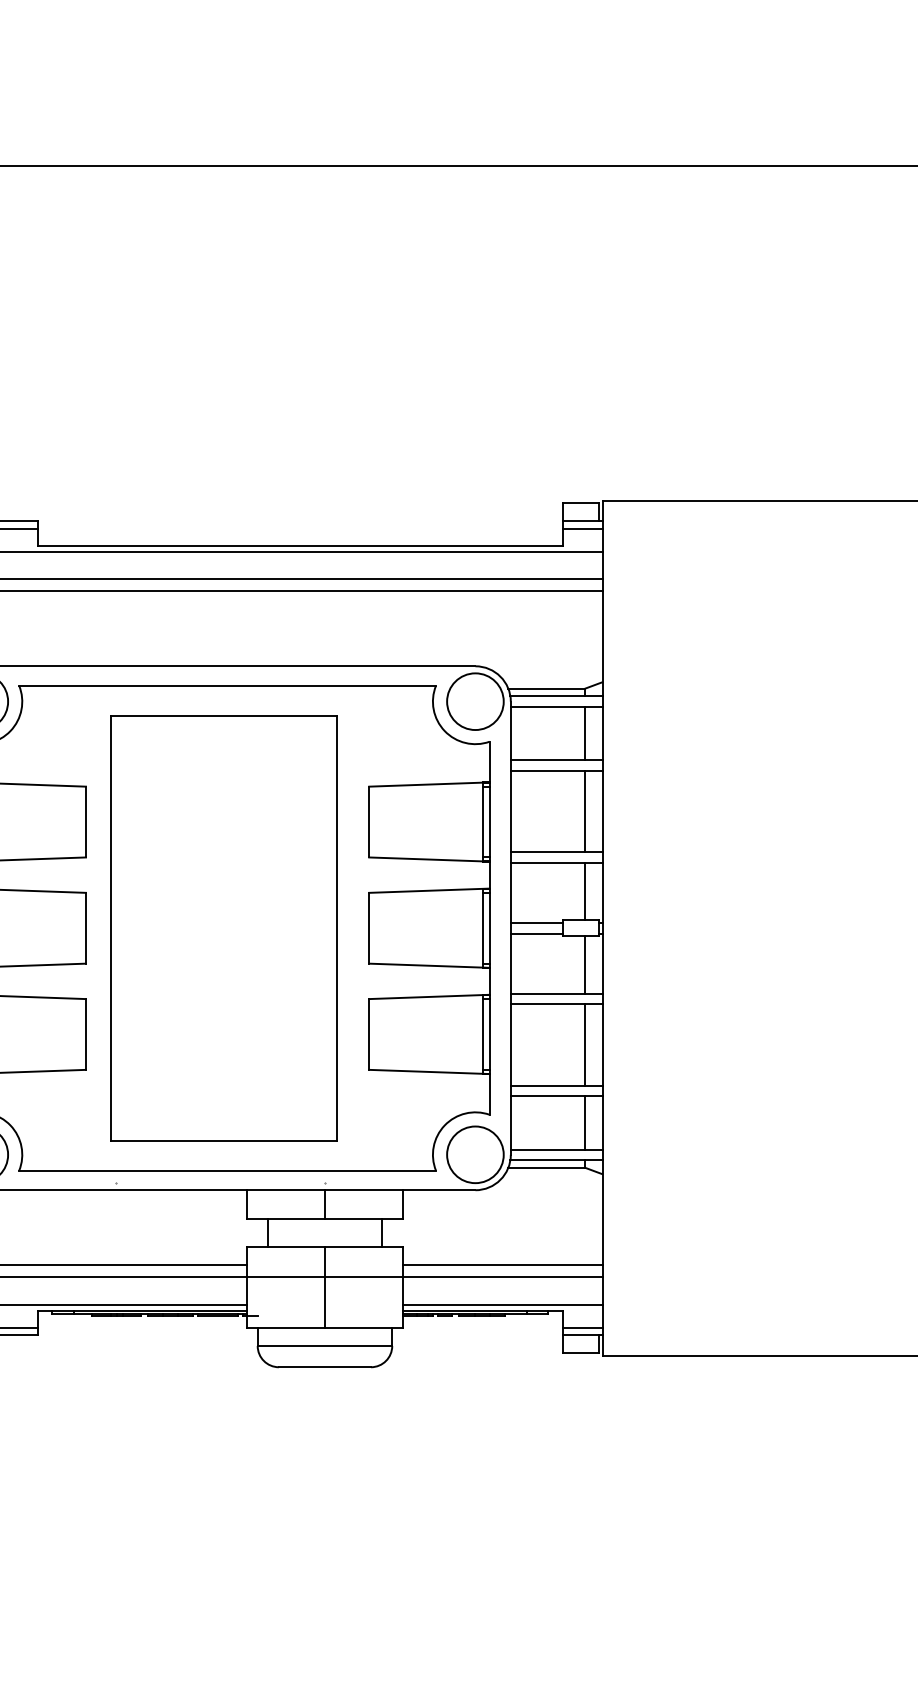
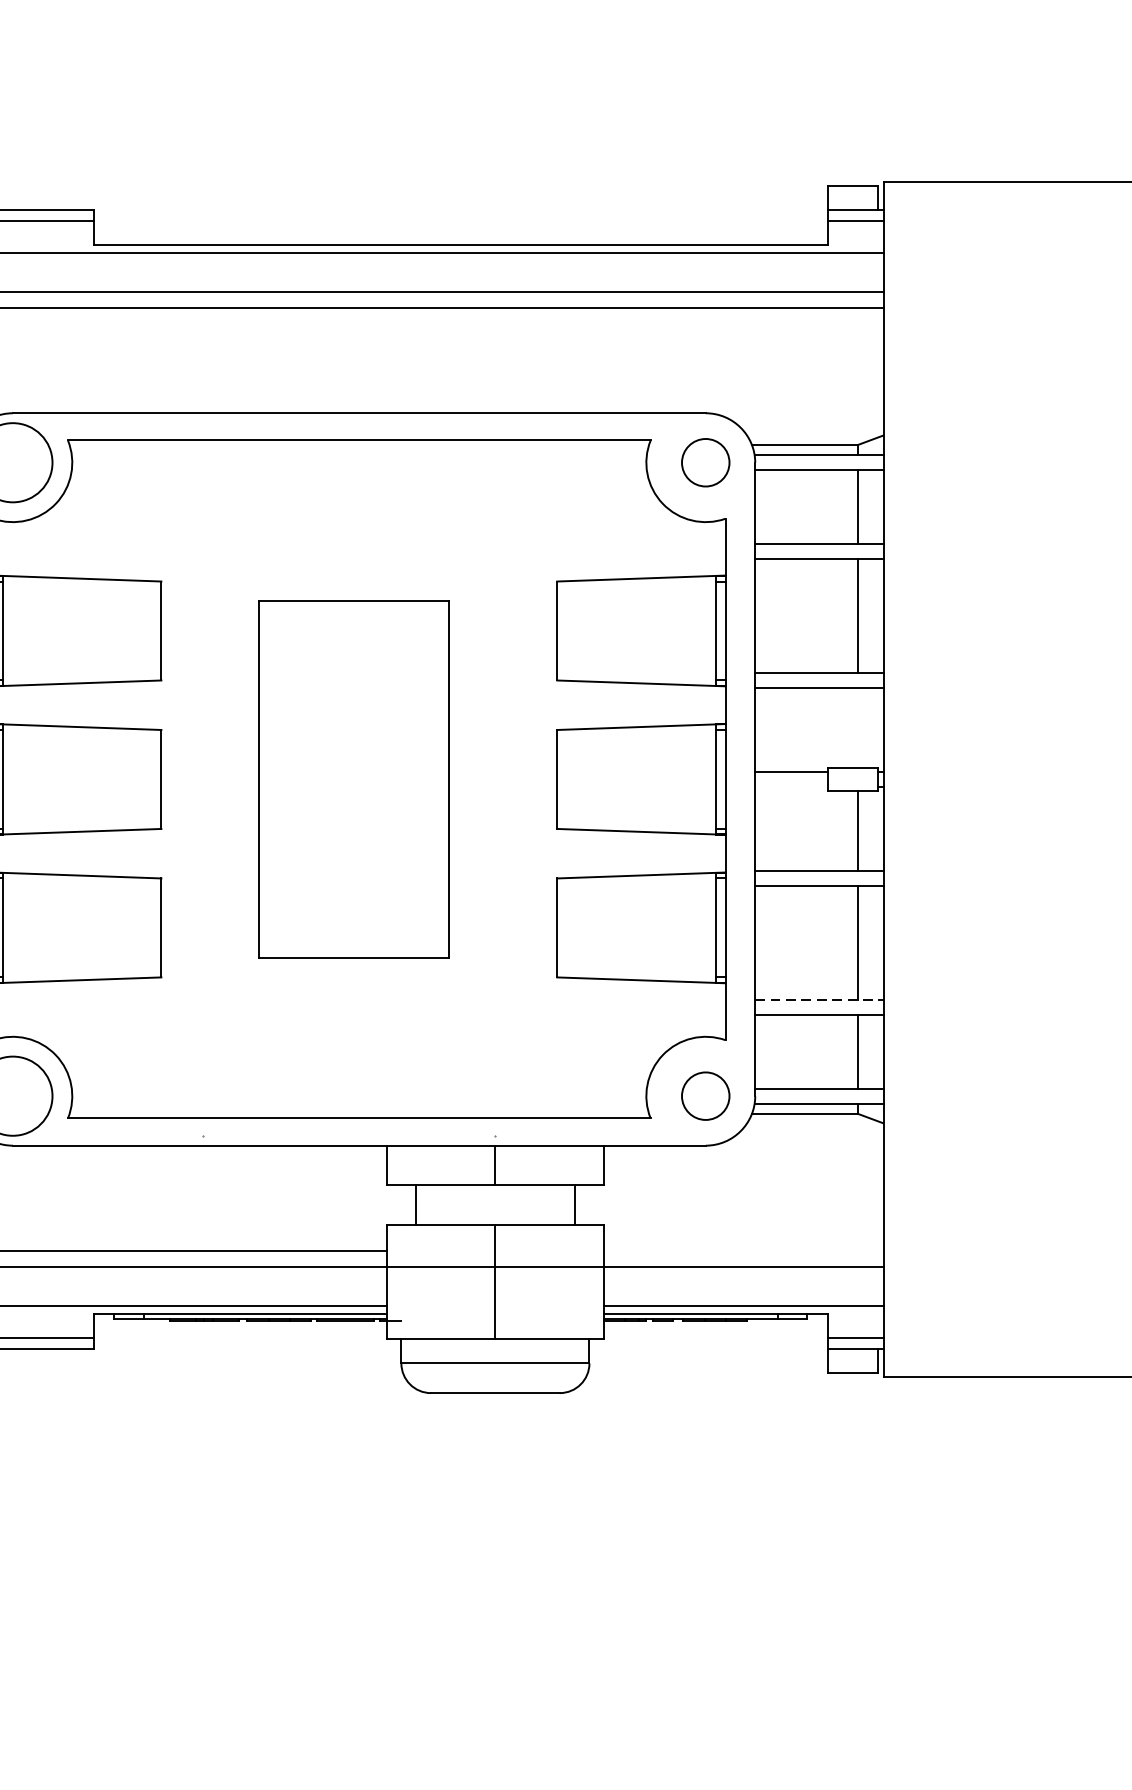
circle: (475, 701) -> (705, 462), size x0.6
line: (584, 891) -> (858, 728), removed
part: (223, 928) -> (353, 779), size x0.6
line: (536, 933) -> (791, 786), removed
line: (557, 1085) -> (820, 999), solid -> dashed
circle: (475, 1154) -> (705, 1095), size x0.6
line: (502, 1265) -> (743, 1250), removed

